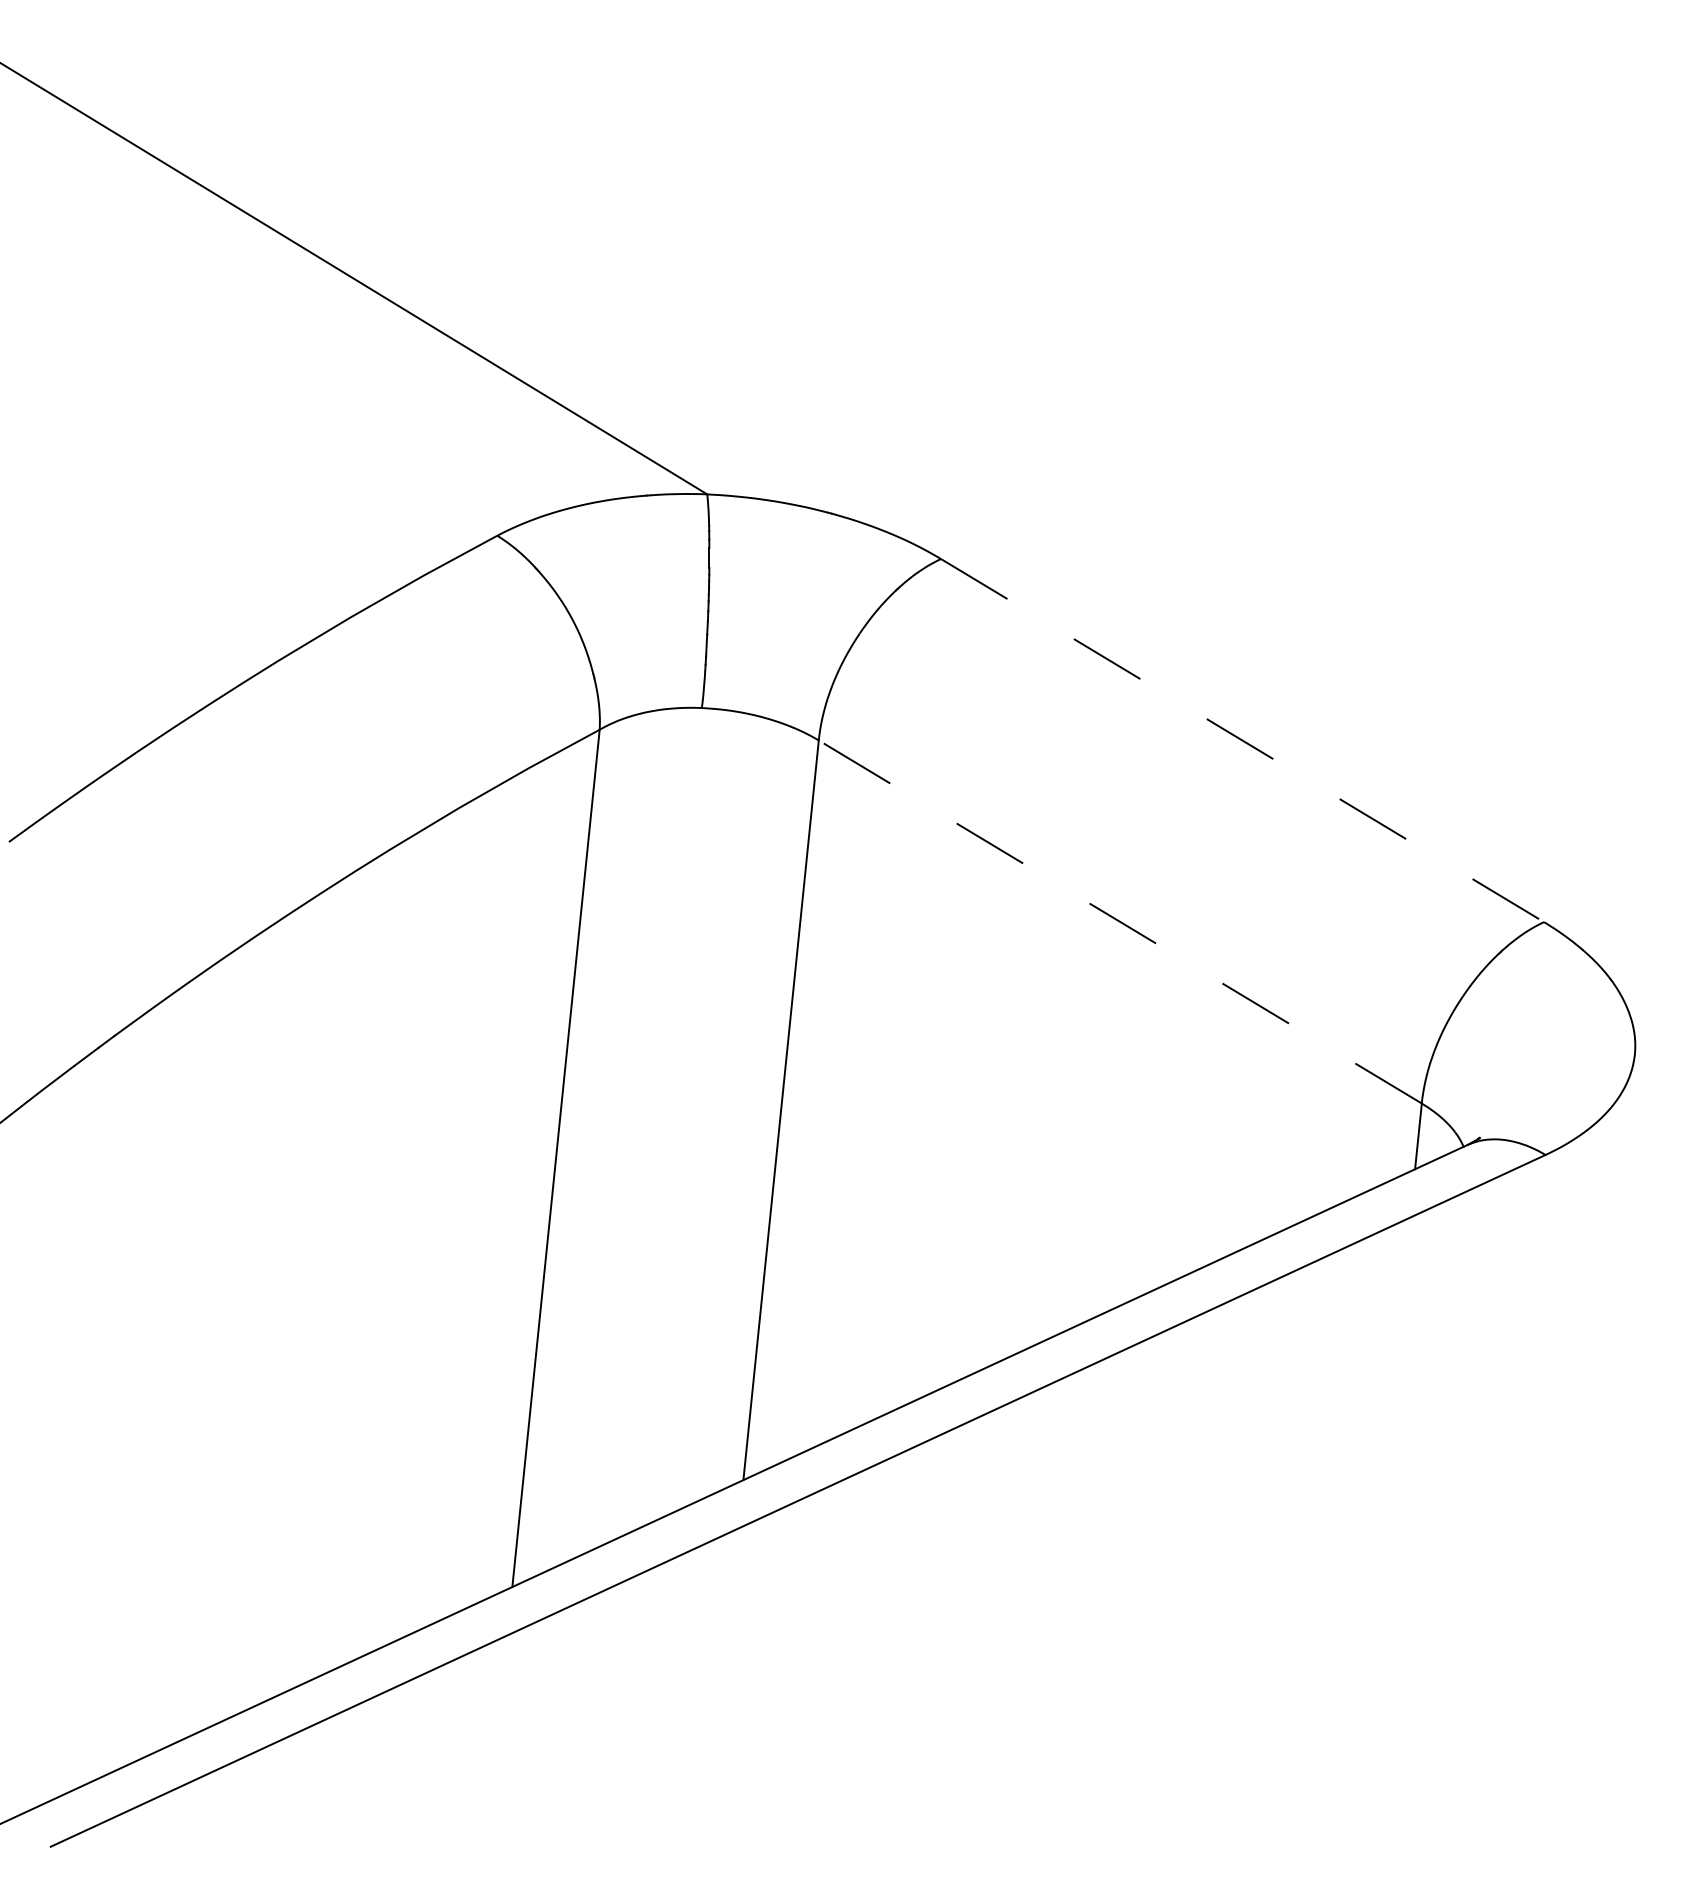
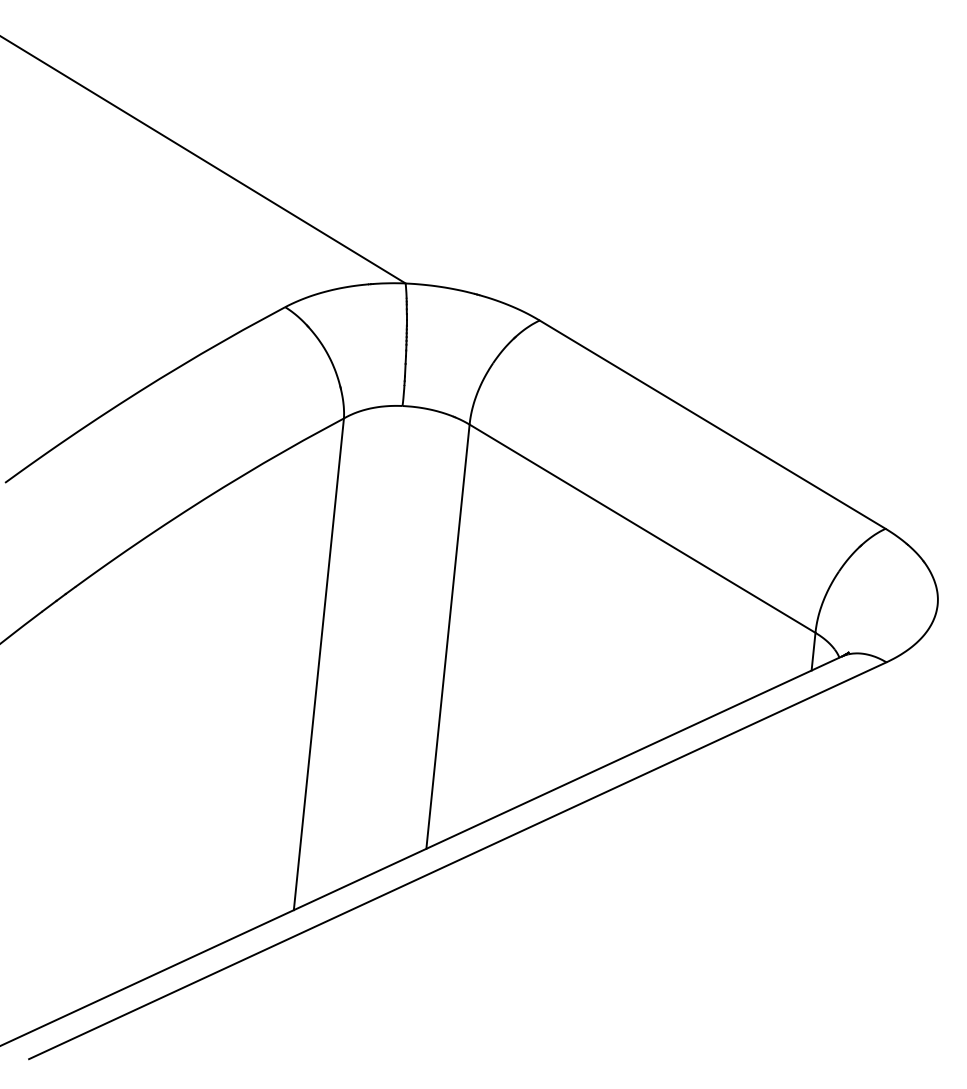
line: (1242, 740) -> (712, 424), dashed -> solid
line: (1120, 921) -> (642, 528), dashed -> solid

